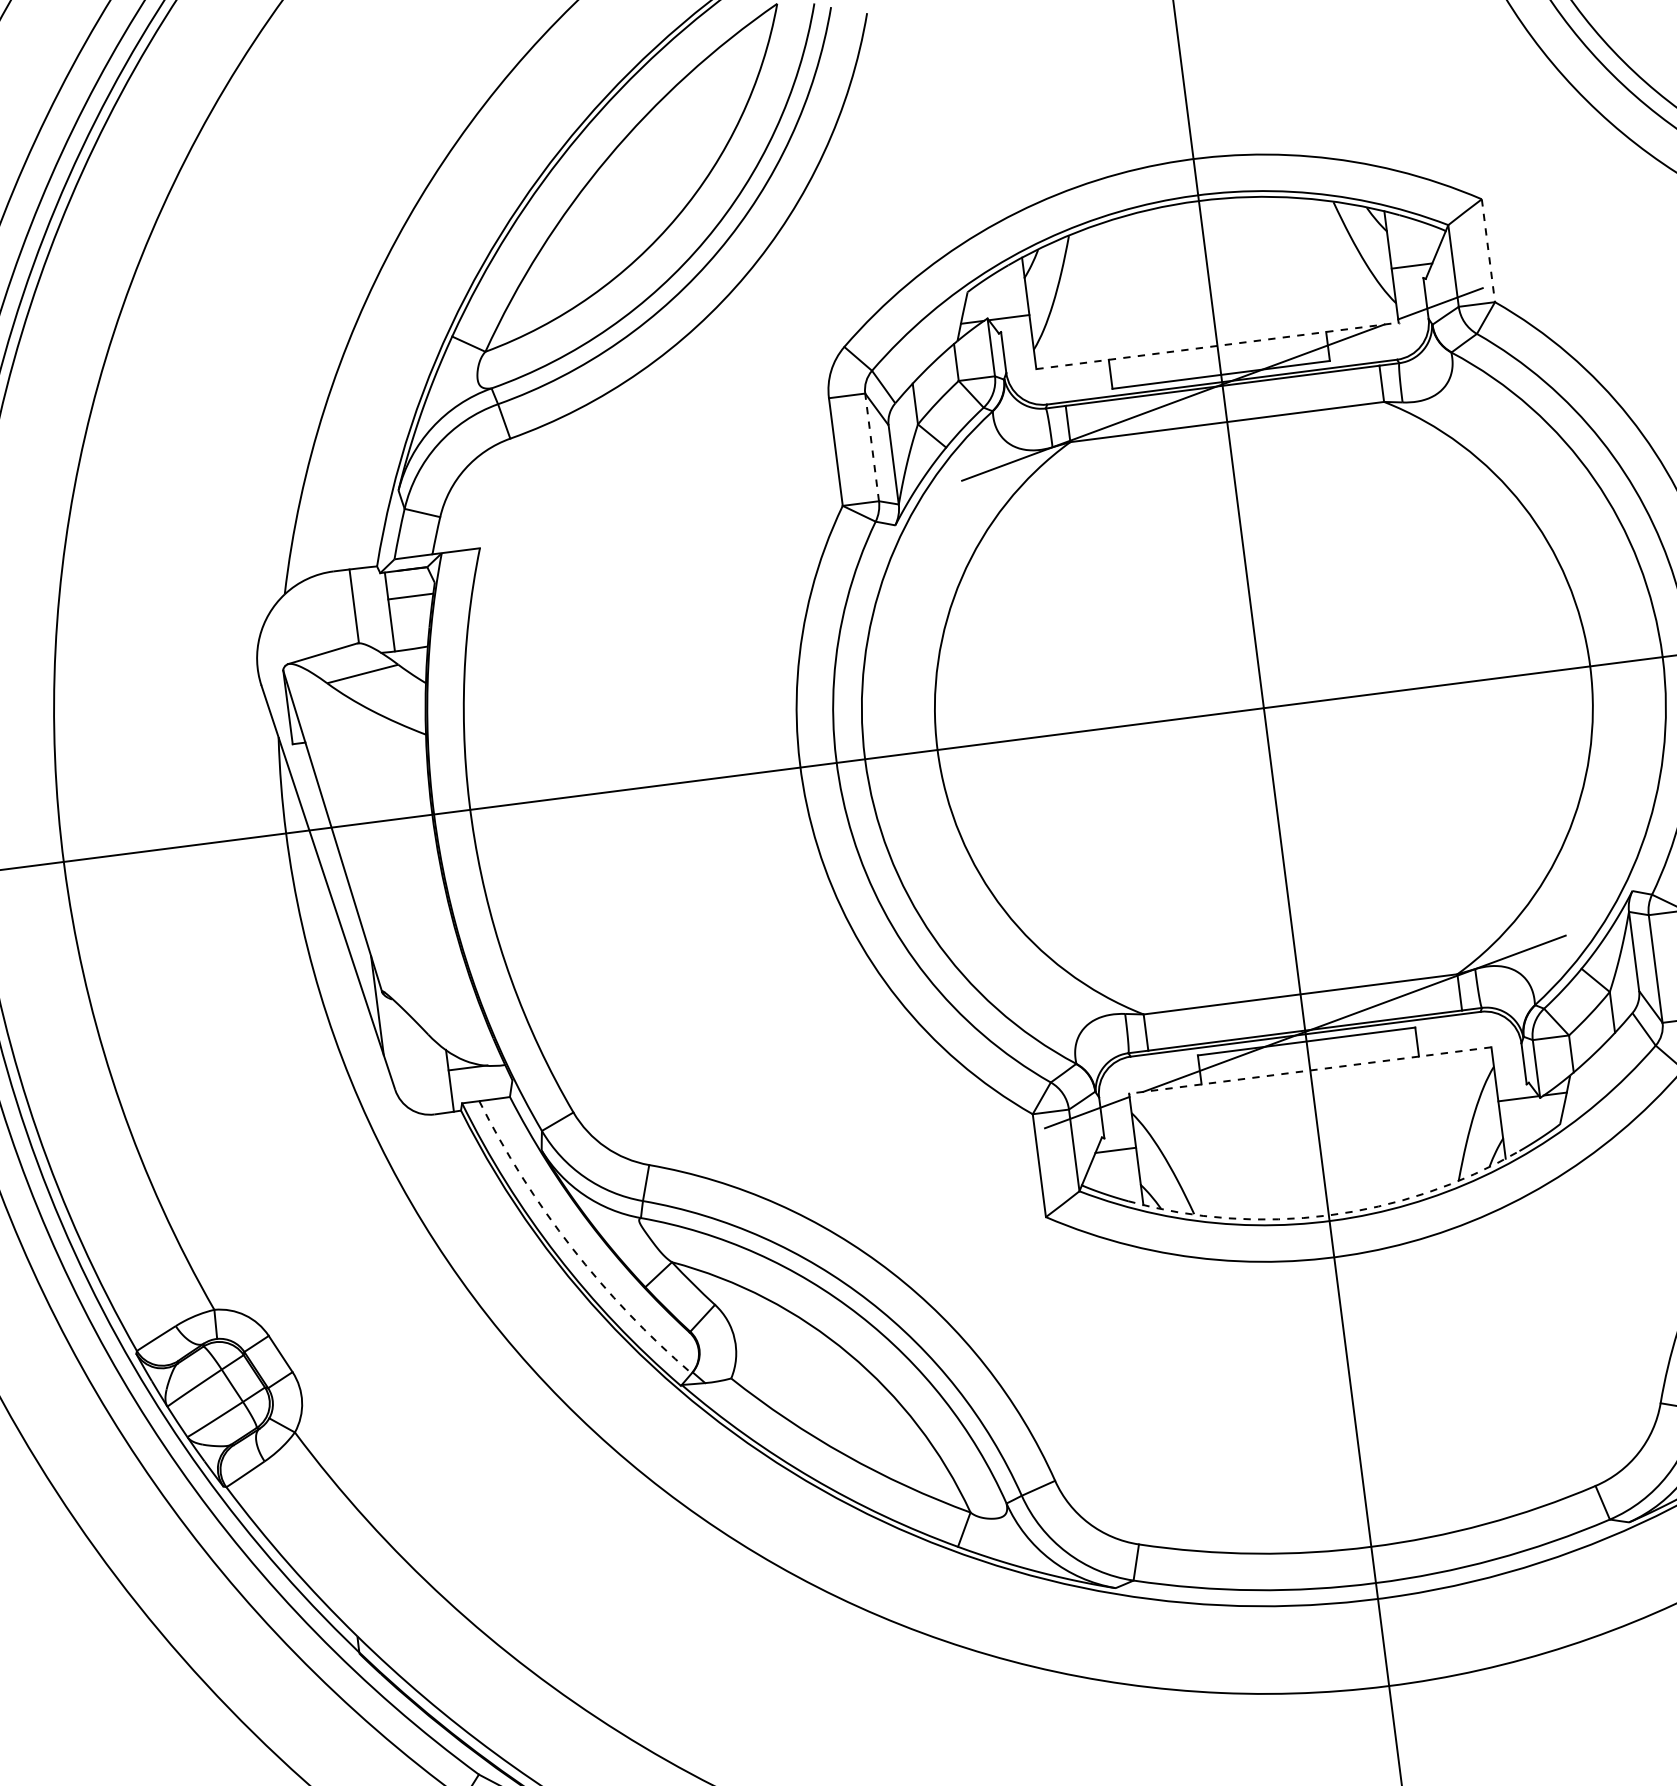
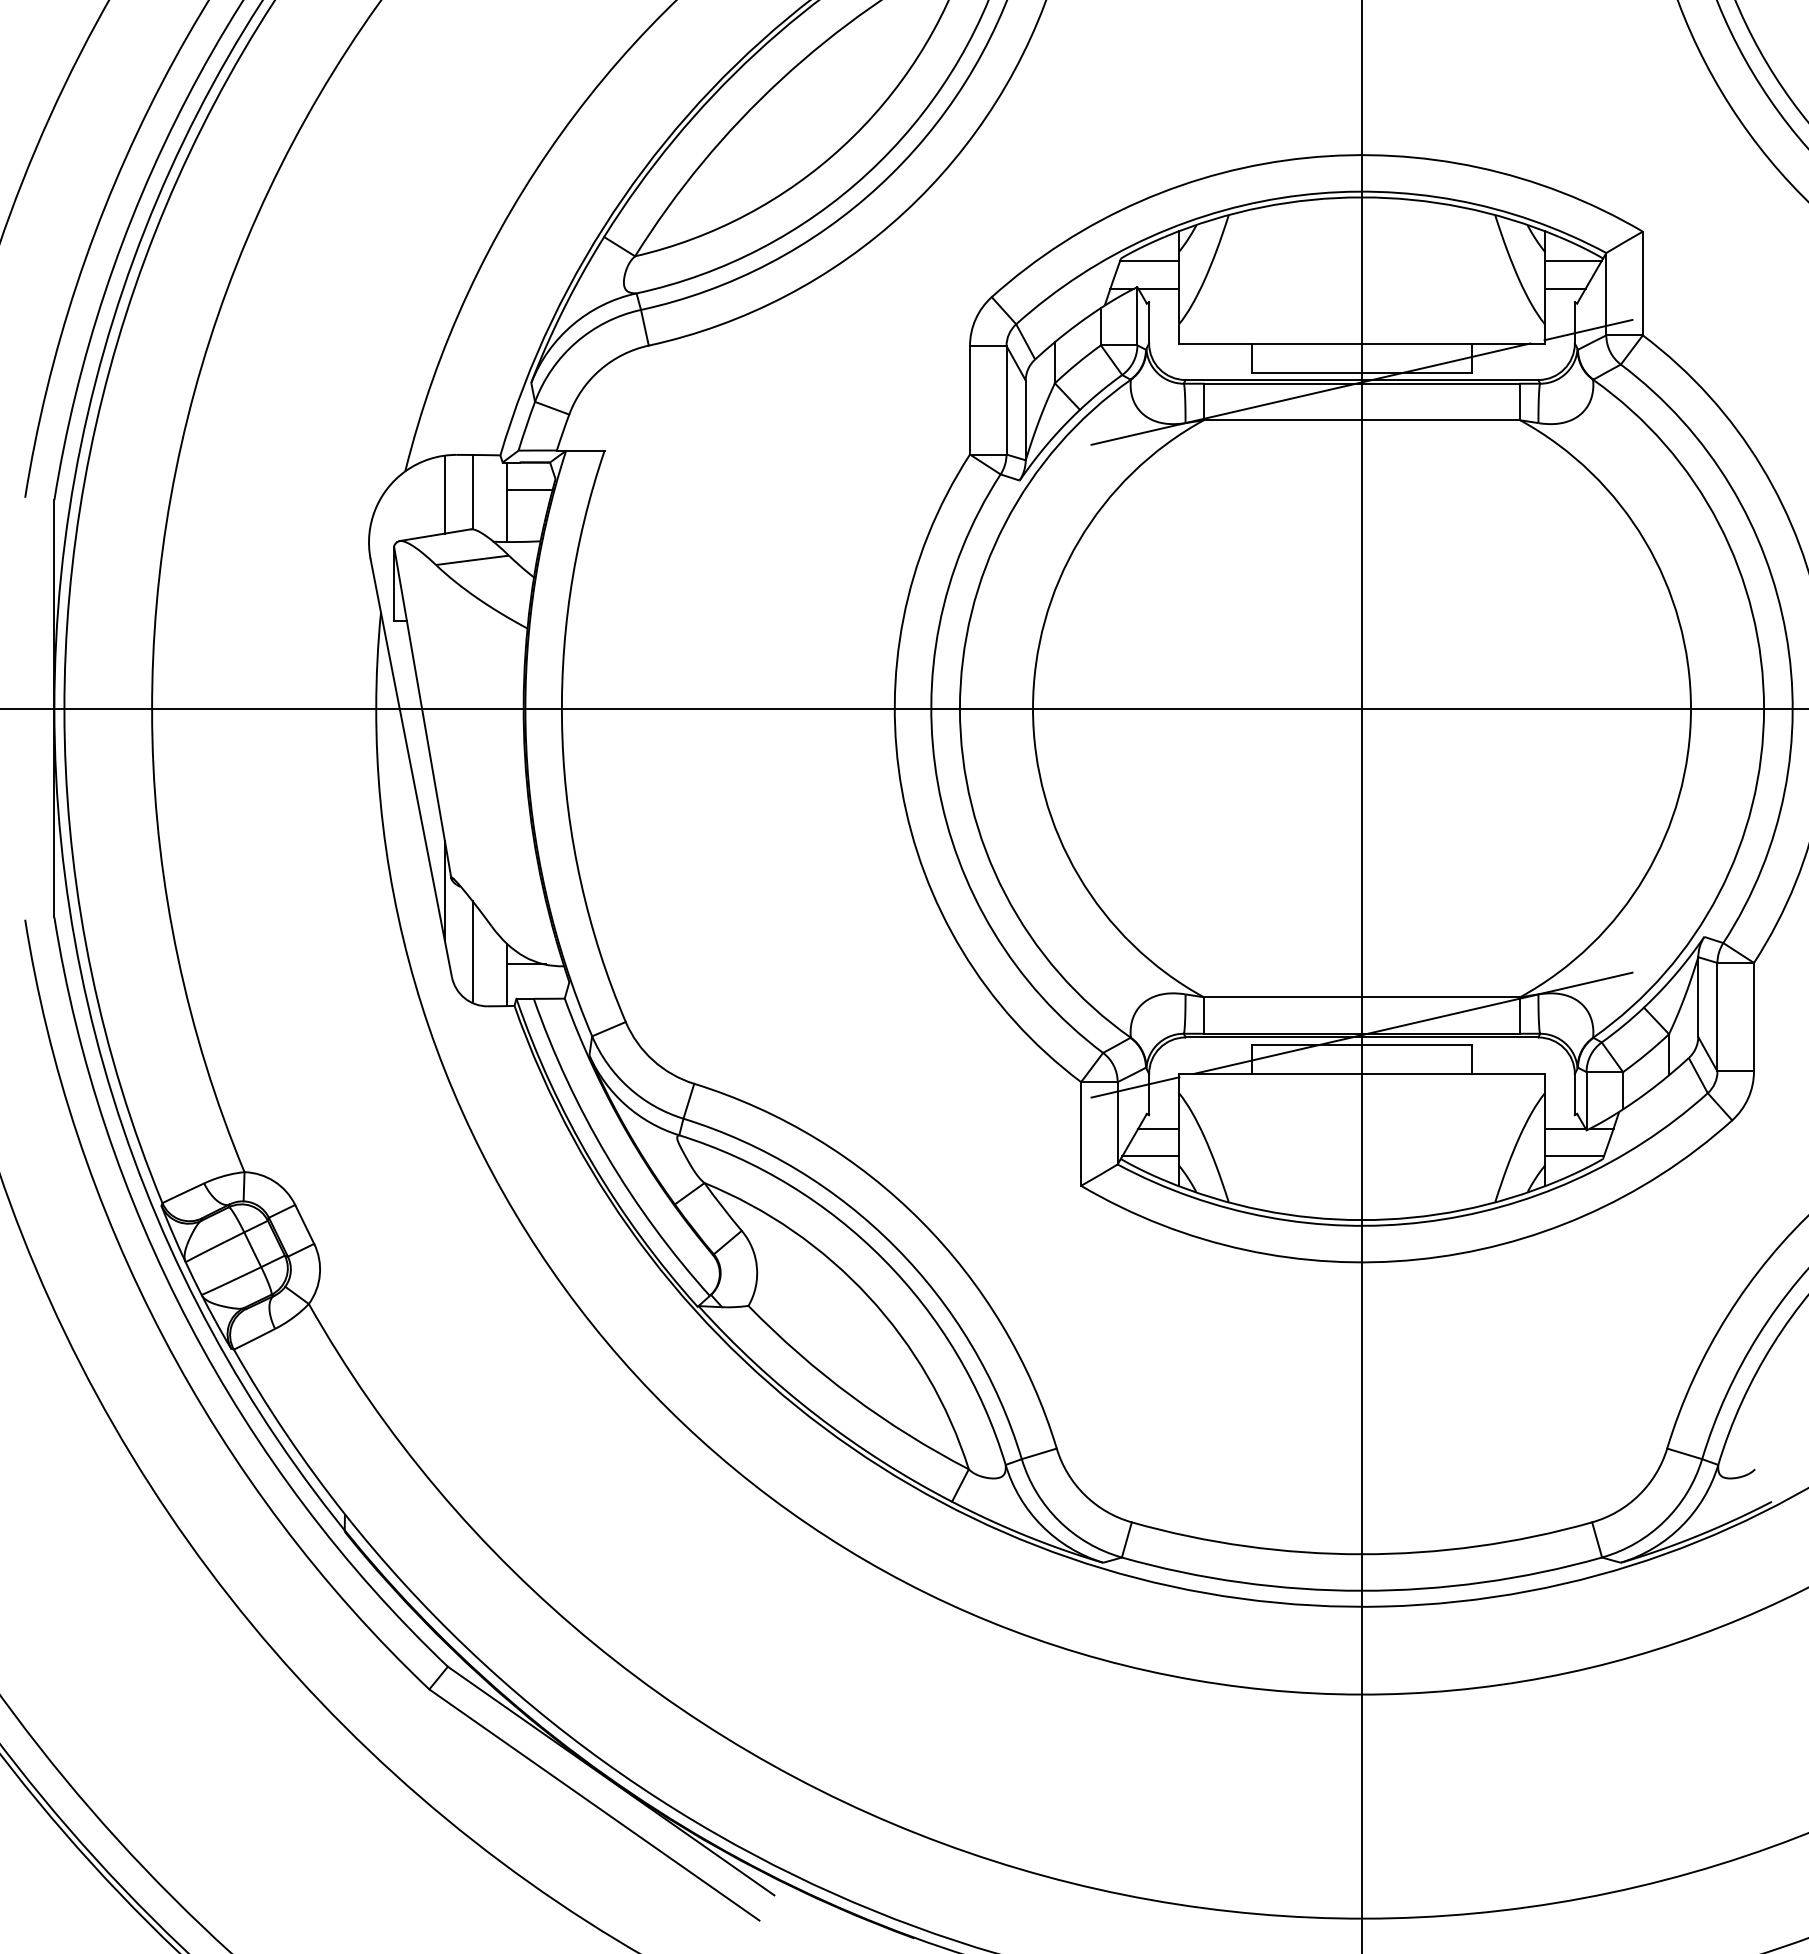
line: (1415, 237) -> (1572, 261), added
line: (1488, 250) -> (1642, 283), dashed -> solid
line: (996, 291) -> (1149, 261), added
line: (1217, 345) -> (1362, 343), dashed -> solid
line: (871, 446) -> (1006, 399), dashed -> solid
line: (326, 612) -> (444, 494), added
line: (412, 1062) -> (472, 952), added
line: (1310, 1070) -> (1362, 1074), dashed -> solid
line: (1530, 1125) -> (1573, 1156), added
line: (1111, 1179) -> (1150, 1156), added
arc: (1329, 1215) -> (1362, 1220), dashed -> solid
arc: (572, 1248) -> (607, 1156), dashed -> solid

